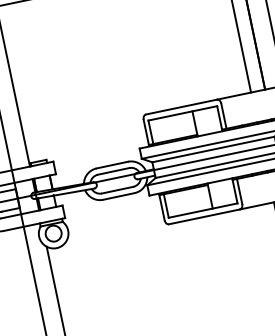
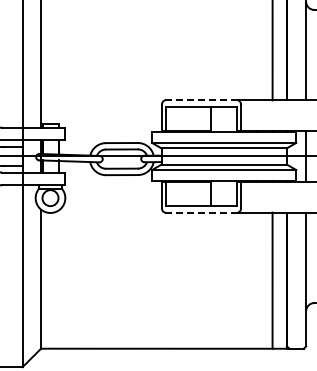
line: (182, 106) -> (202, 100), solid -> dashed
line: (204, 216) -> (201, 212), solid -> dashed

